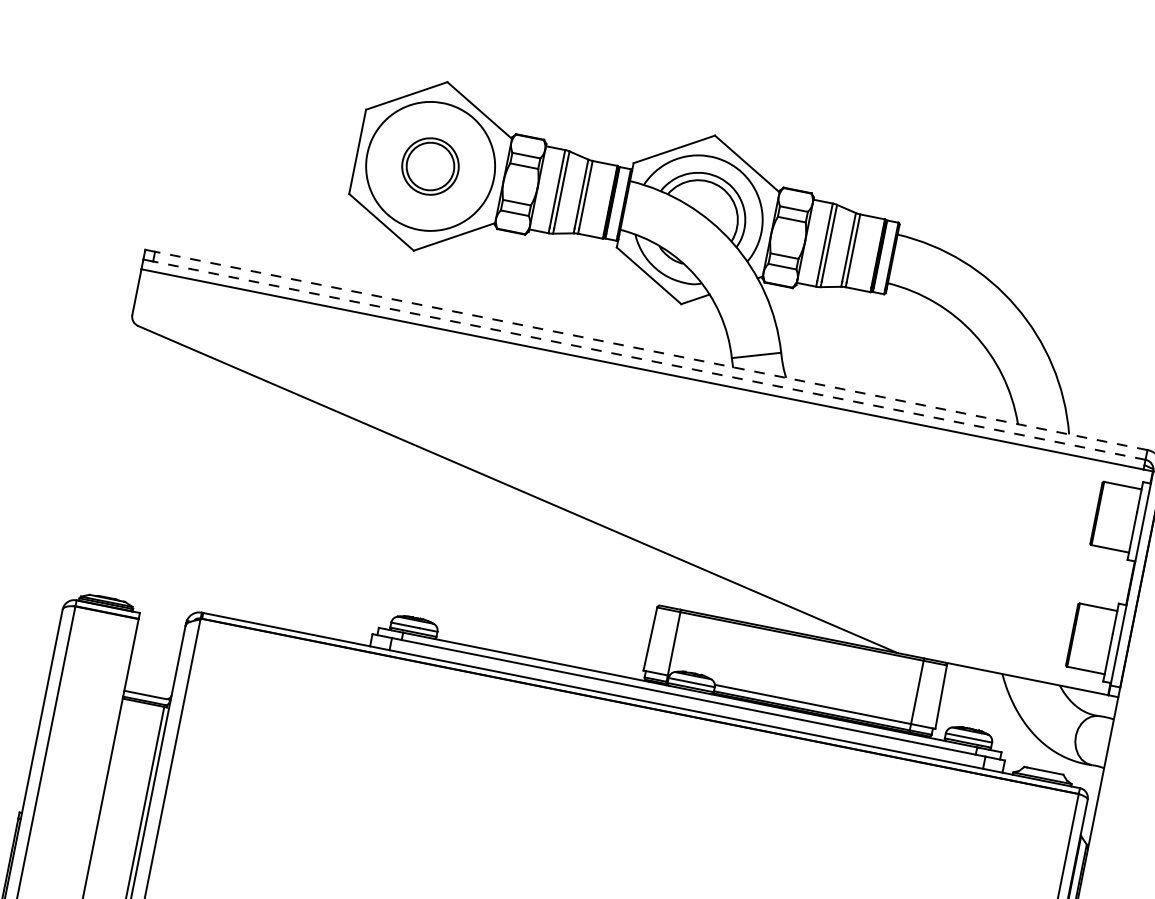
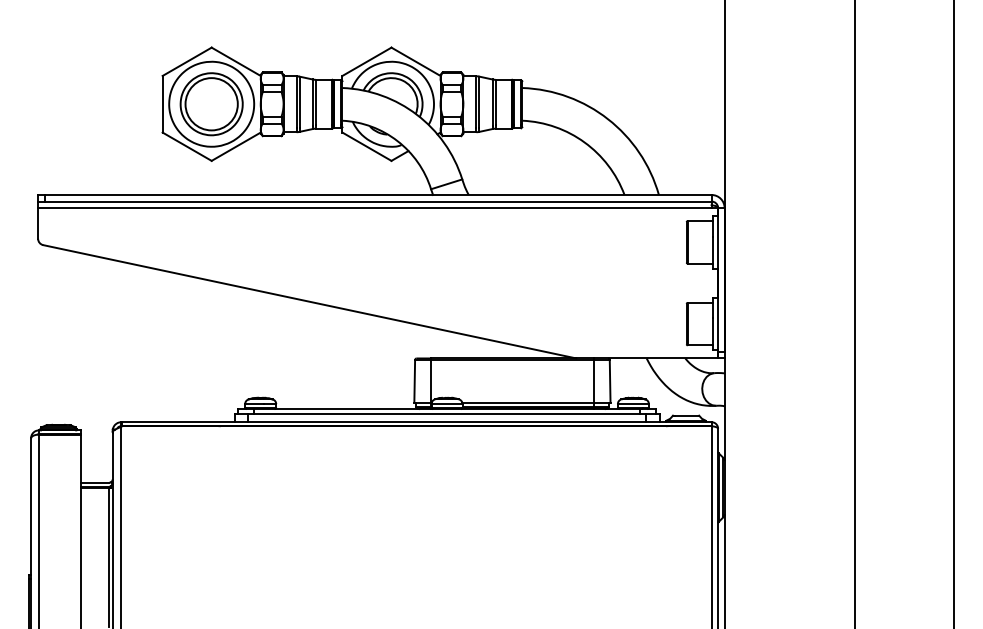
part: (430, 166) -> (211, 104), size x1.67
line: (650, 350) -> (377, 194), dashed -> solid
line: (648, 360) -> (377, 201), dashed -> solid

